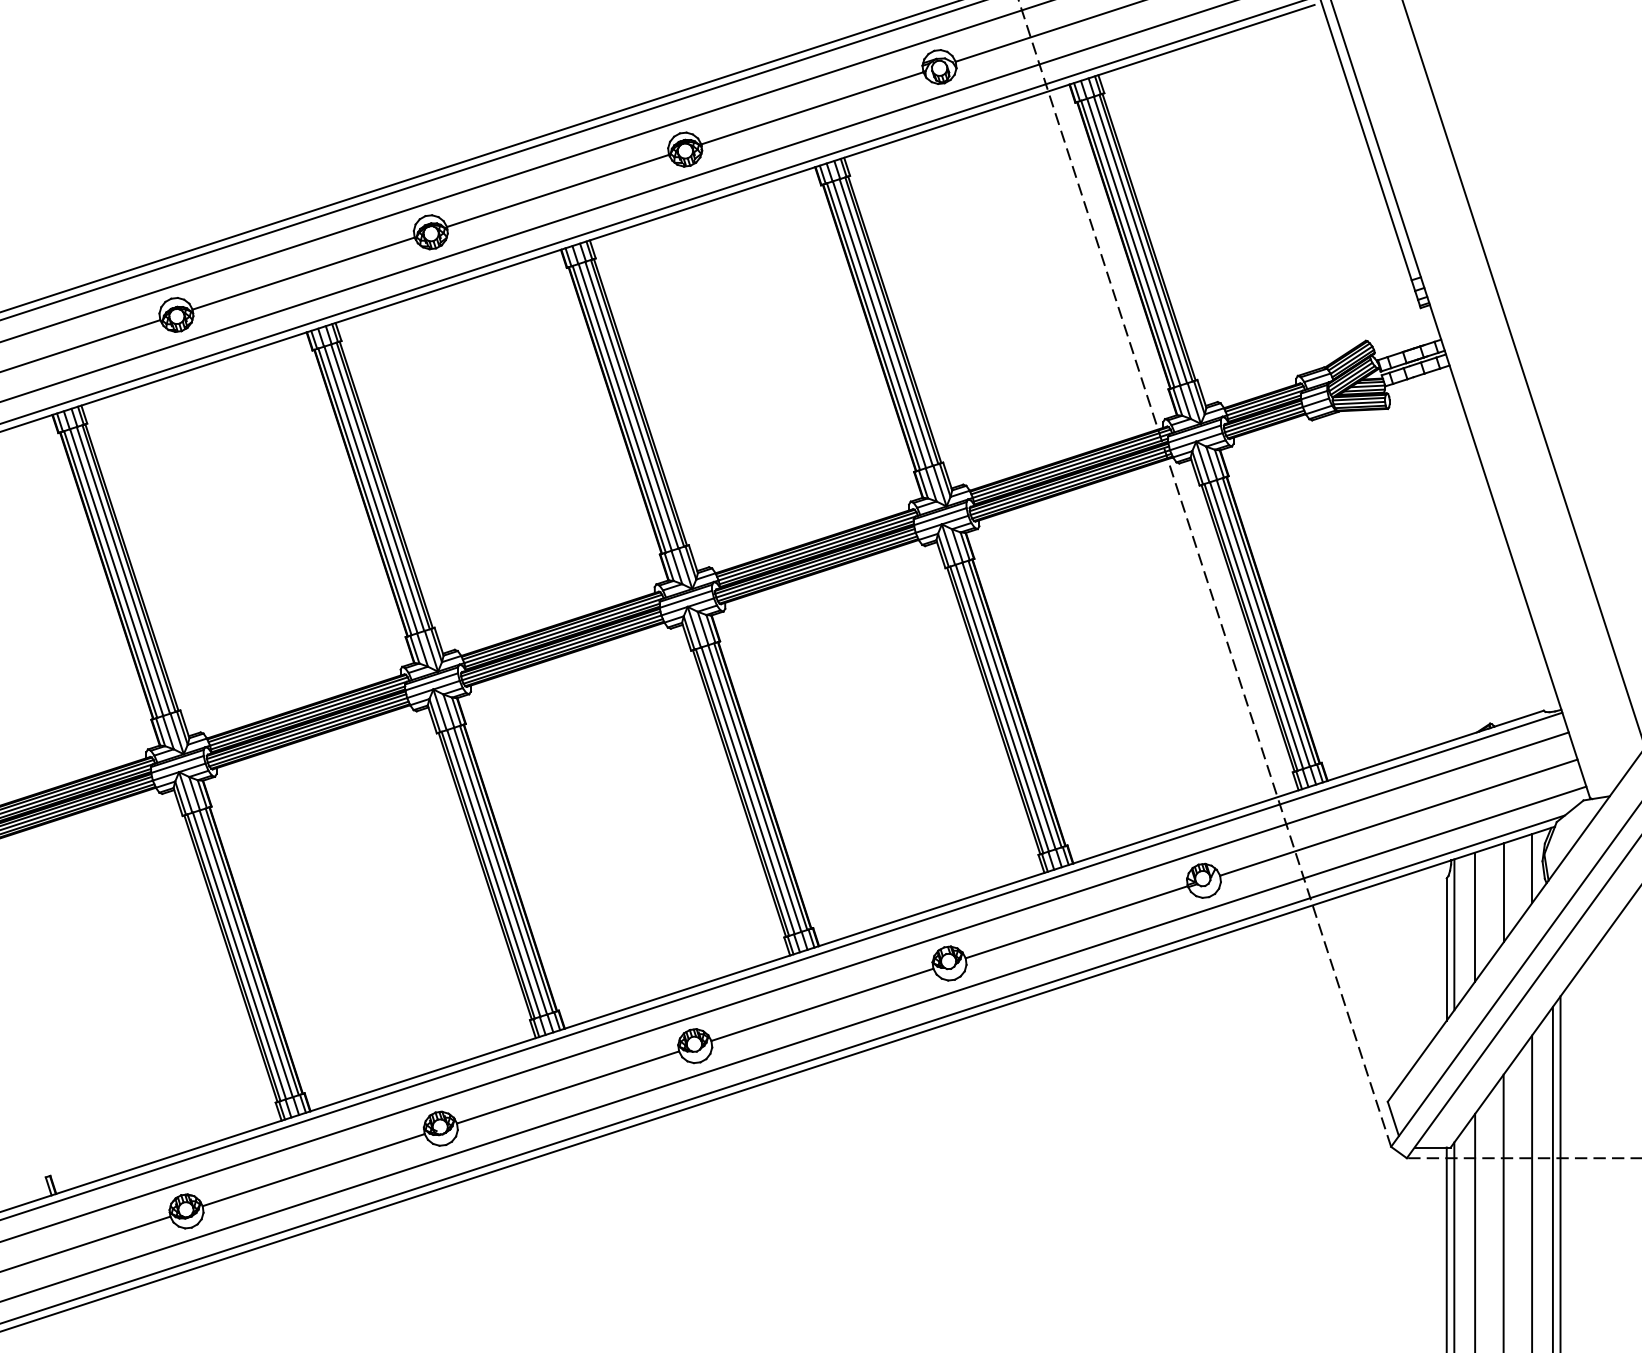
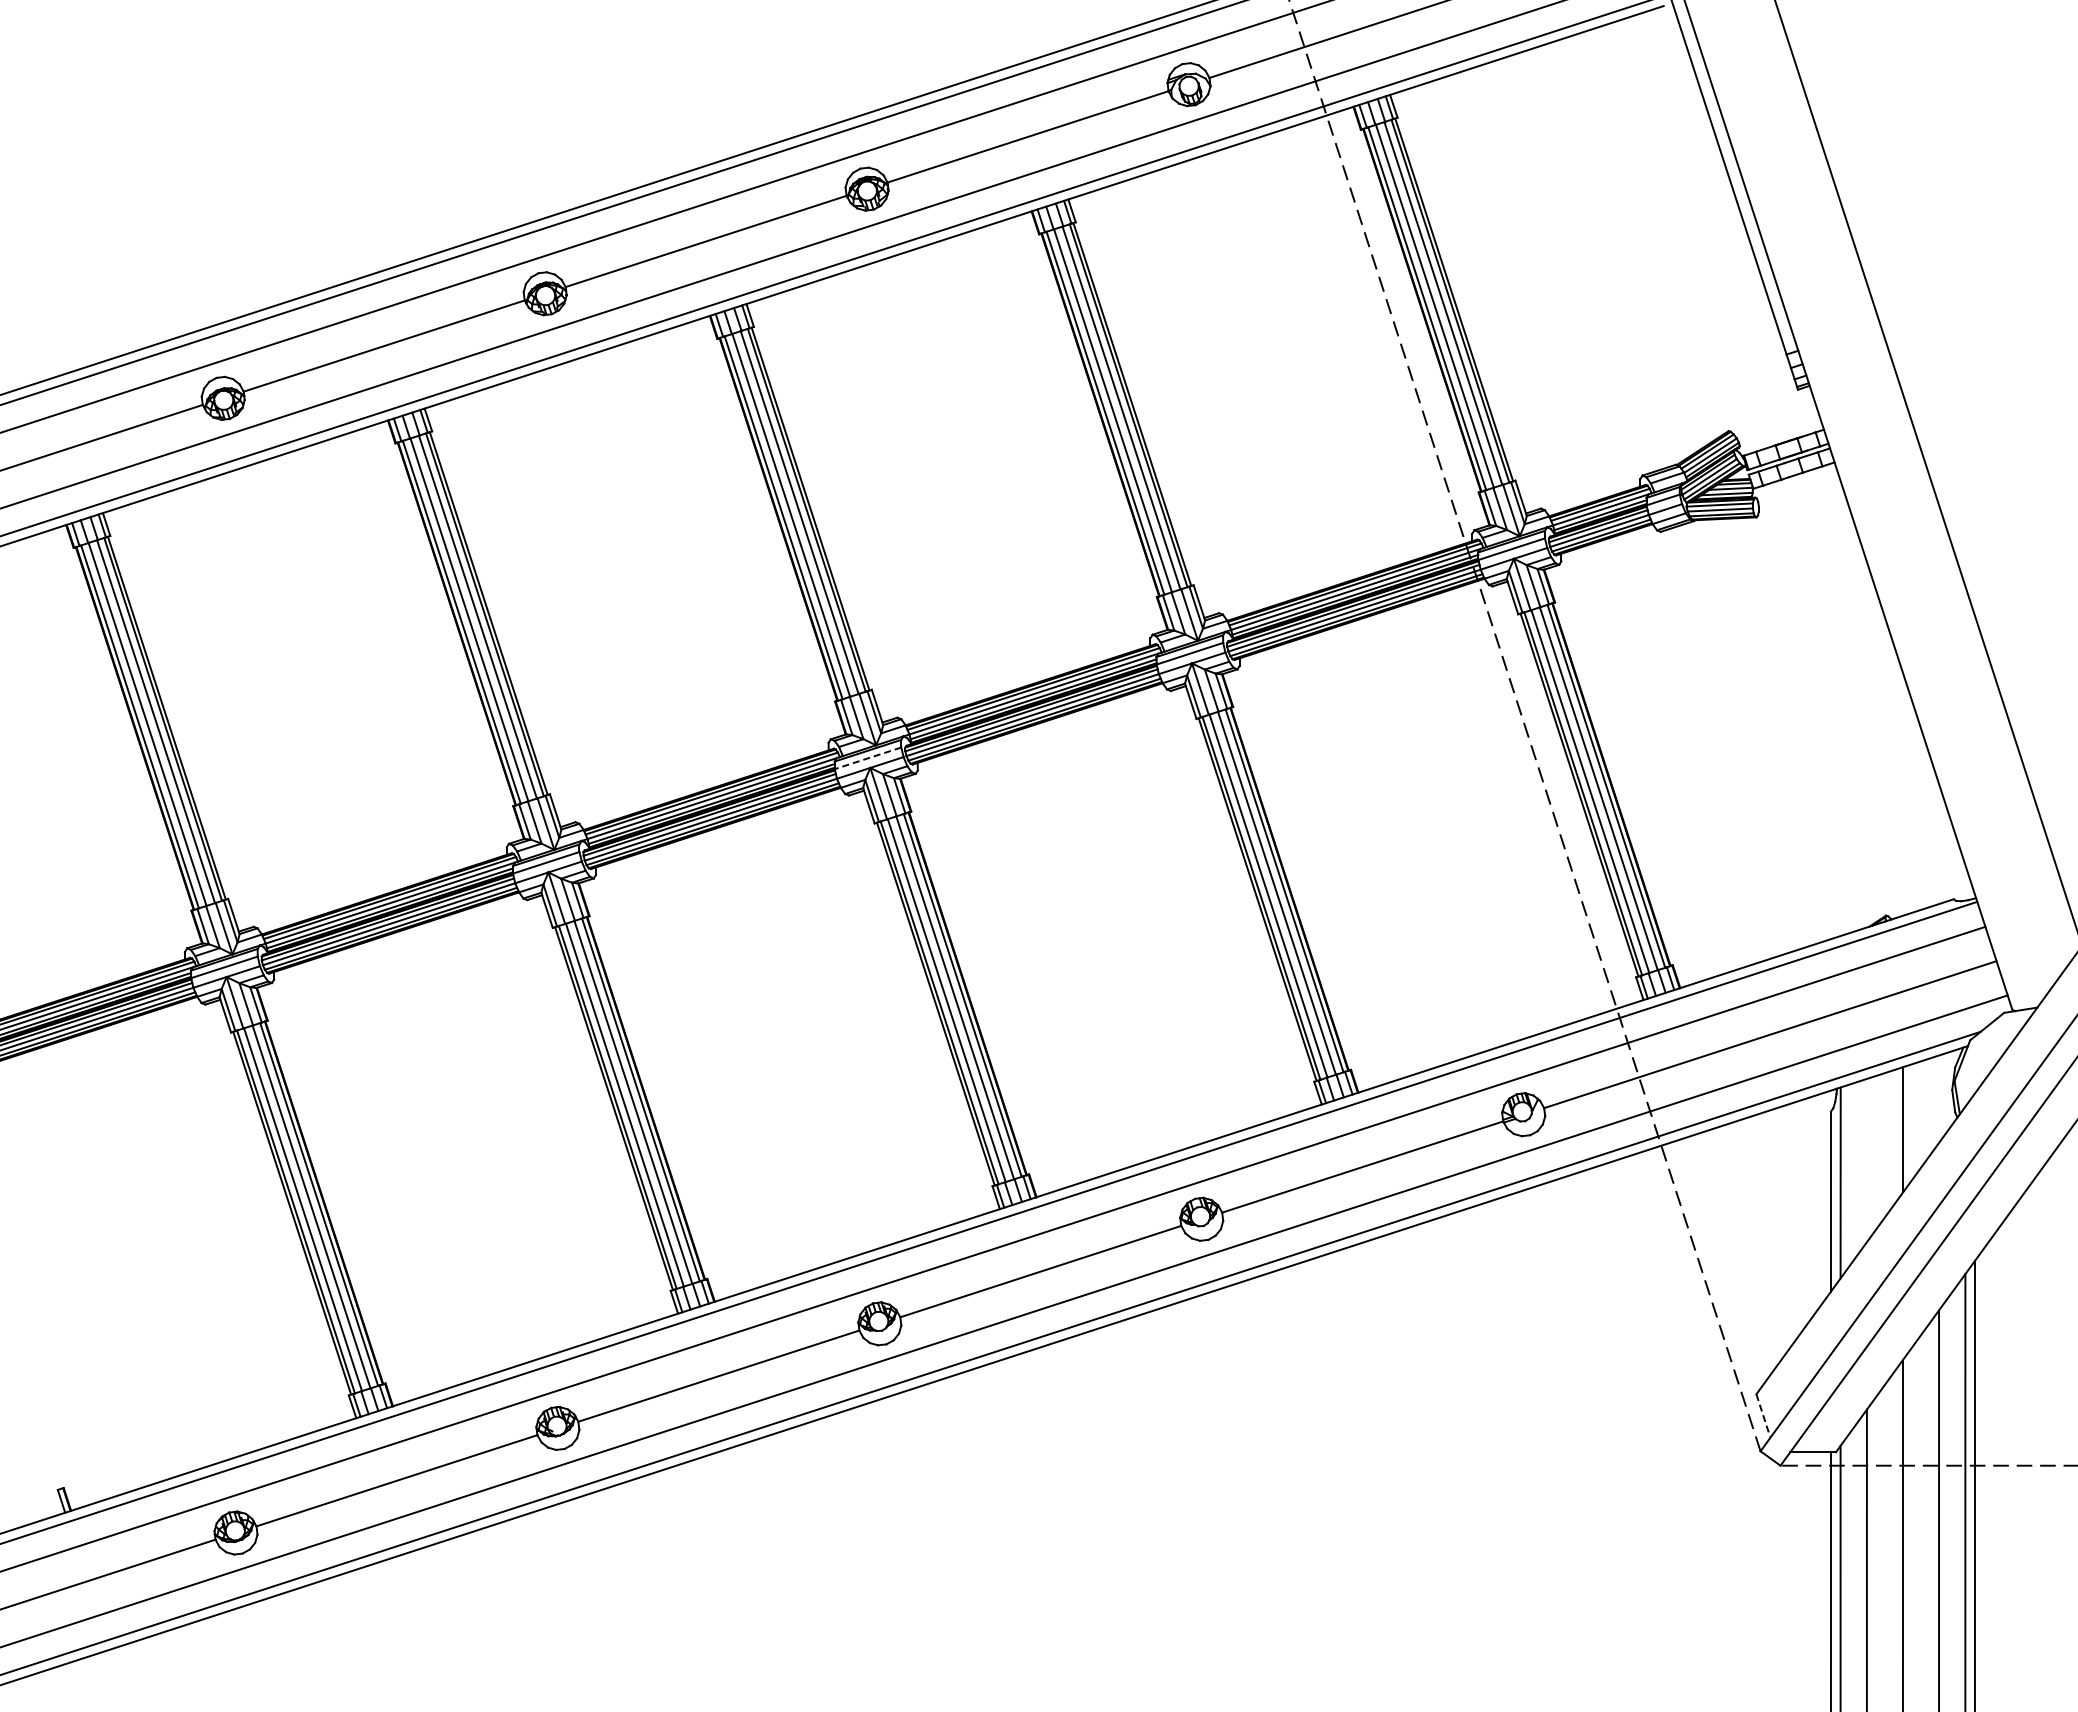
line: (685, 599) -> (867, 758), solid -> dashed
line: (1532, 868) -> (1939, 1098), removed
line: (1475, 917) -> (1867, 1160), removed
line: (1393, 1118) -> (1763, 1415), solid -> dashed

